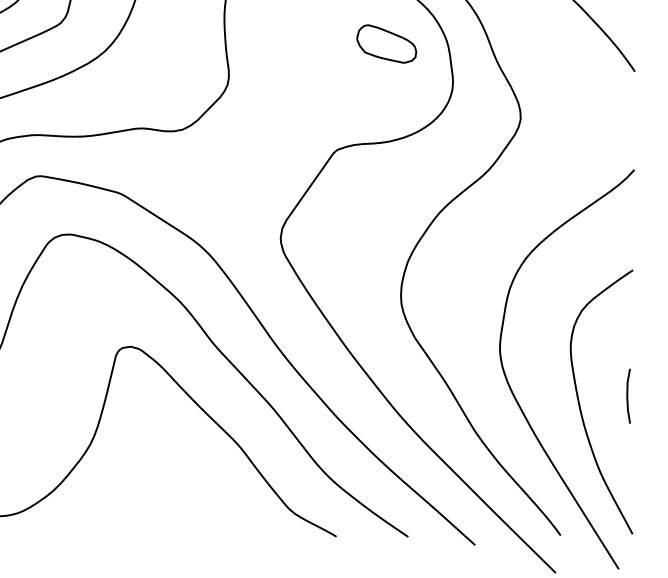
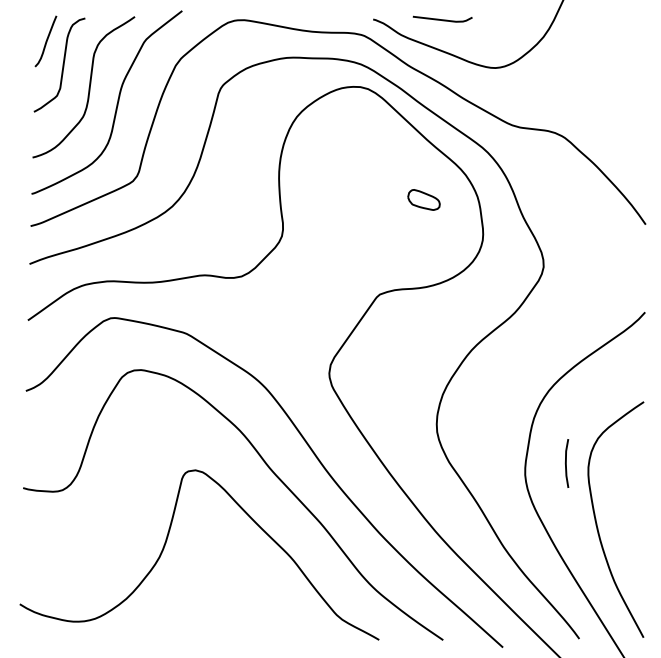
part: (386, 43) -> (423, 199), size x0.6
line: (627, 396) -> (566, 463), moved

